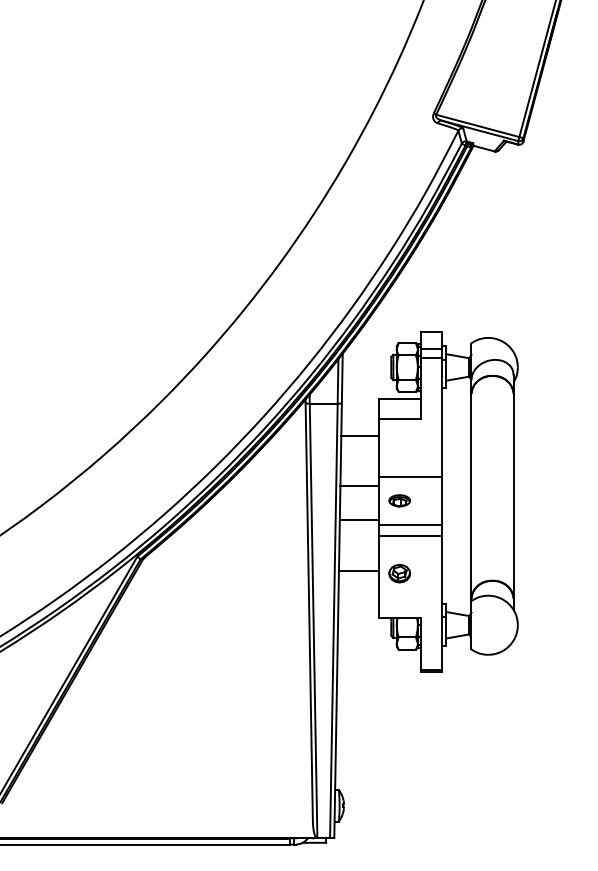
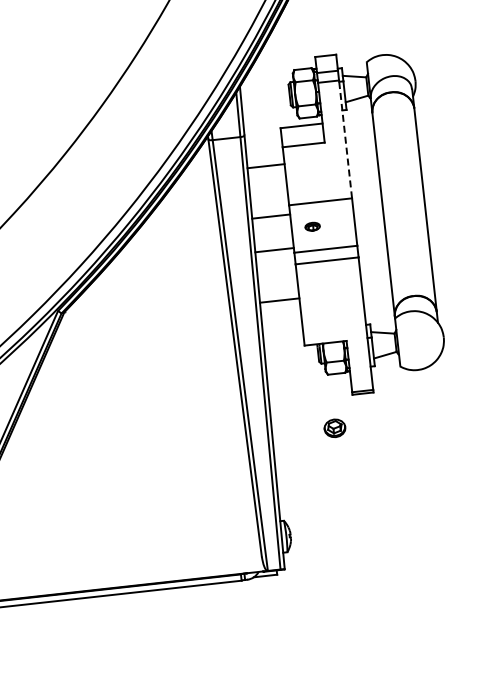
line: (441, 417) -> (345, 139), solid -> dashed
part: (399, 500) -> (312, 226), size x0.7
part: (399, 573) -> (334, 428), moved

